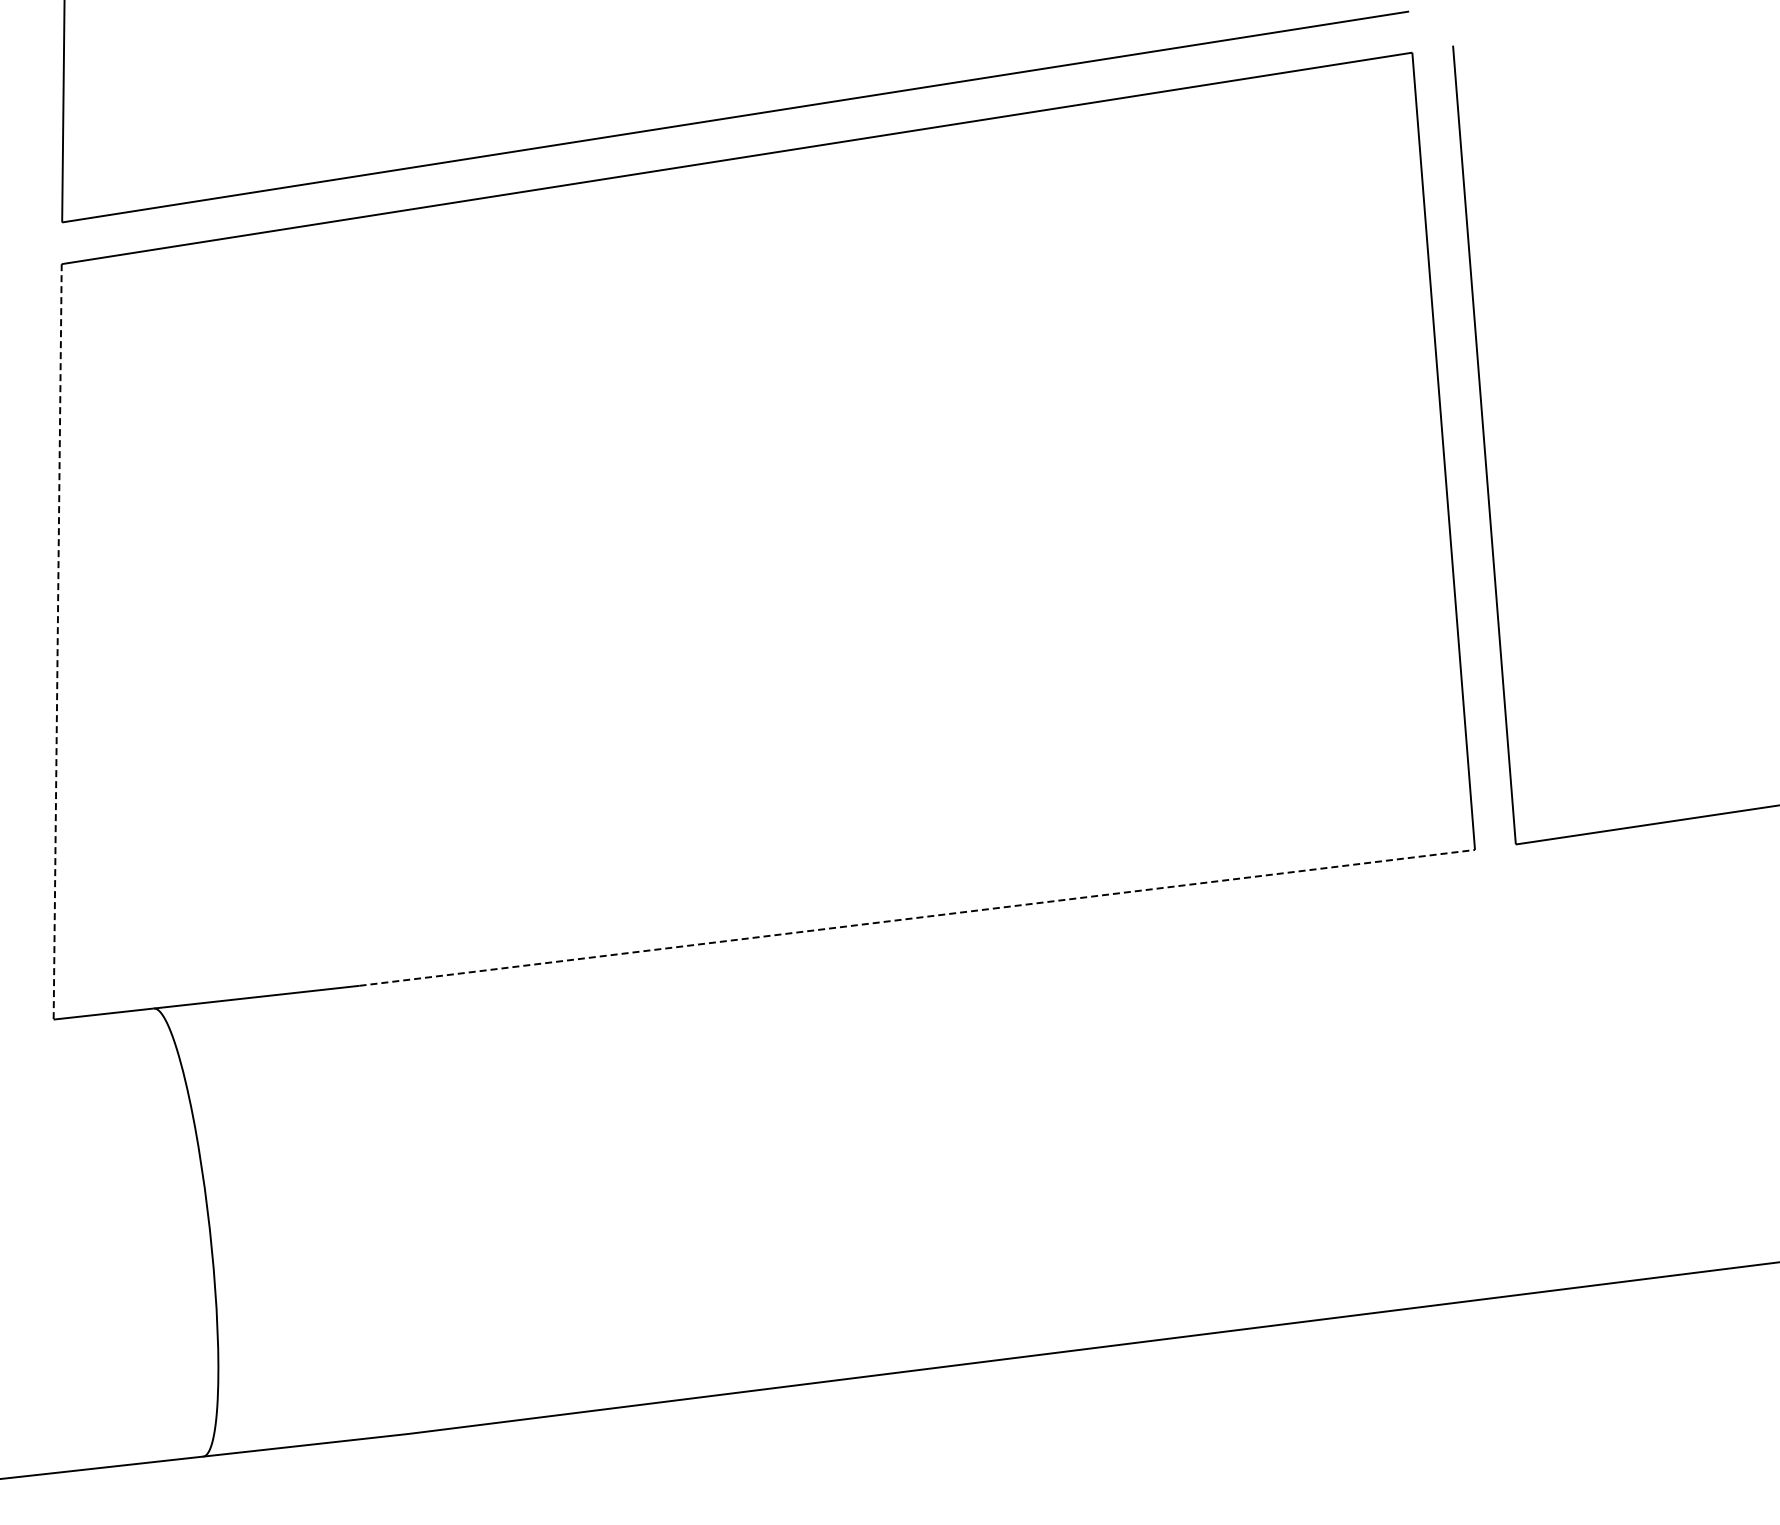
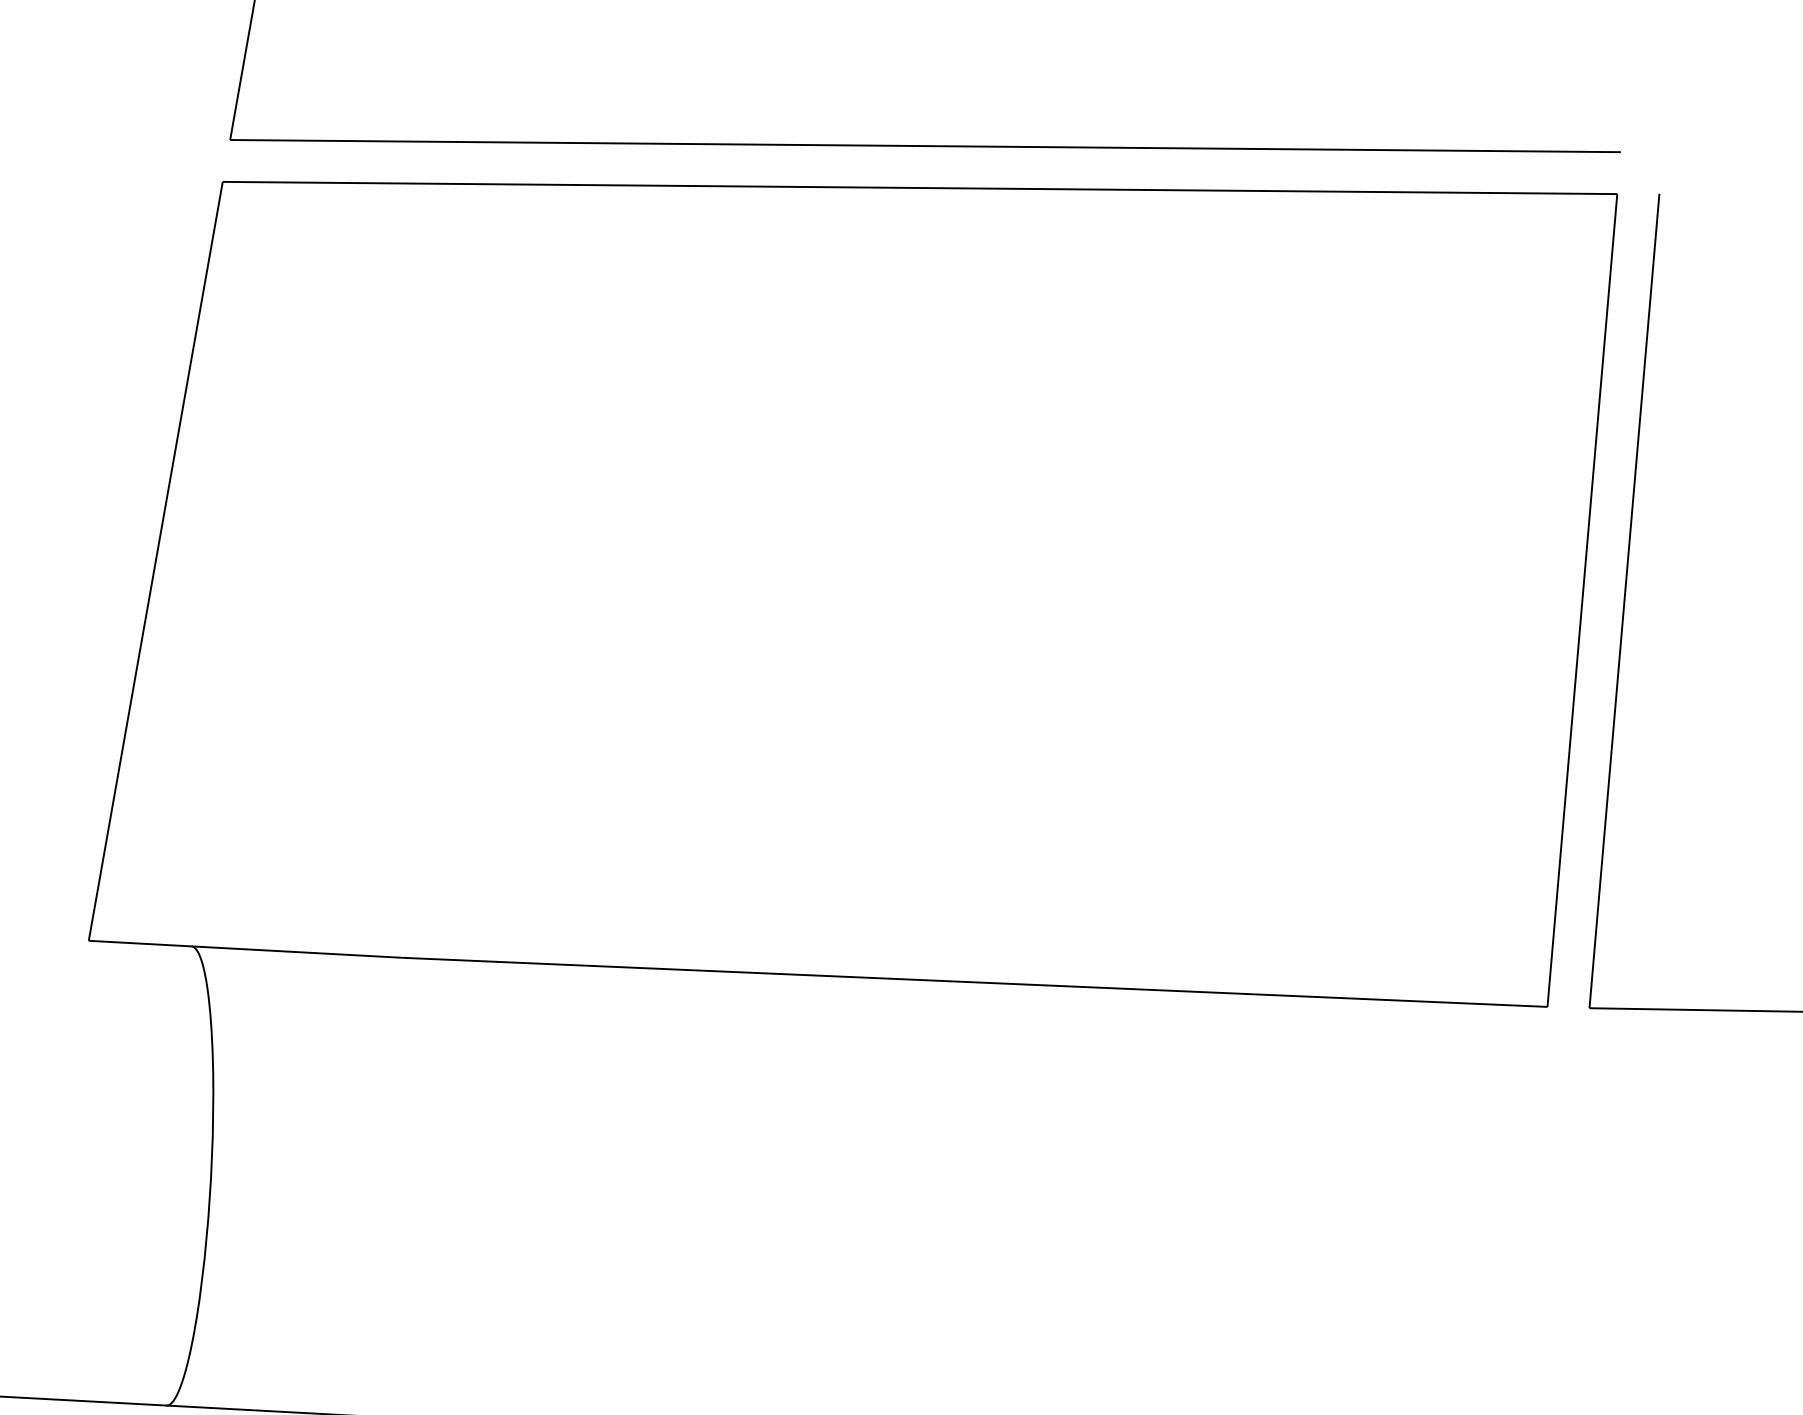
line: (57, 641) -> (155, 560), dashed -> solid
line: (917, 917) -> (975, 982), dashed -> solid

